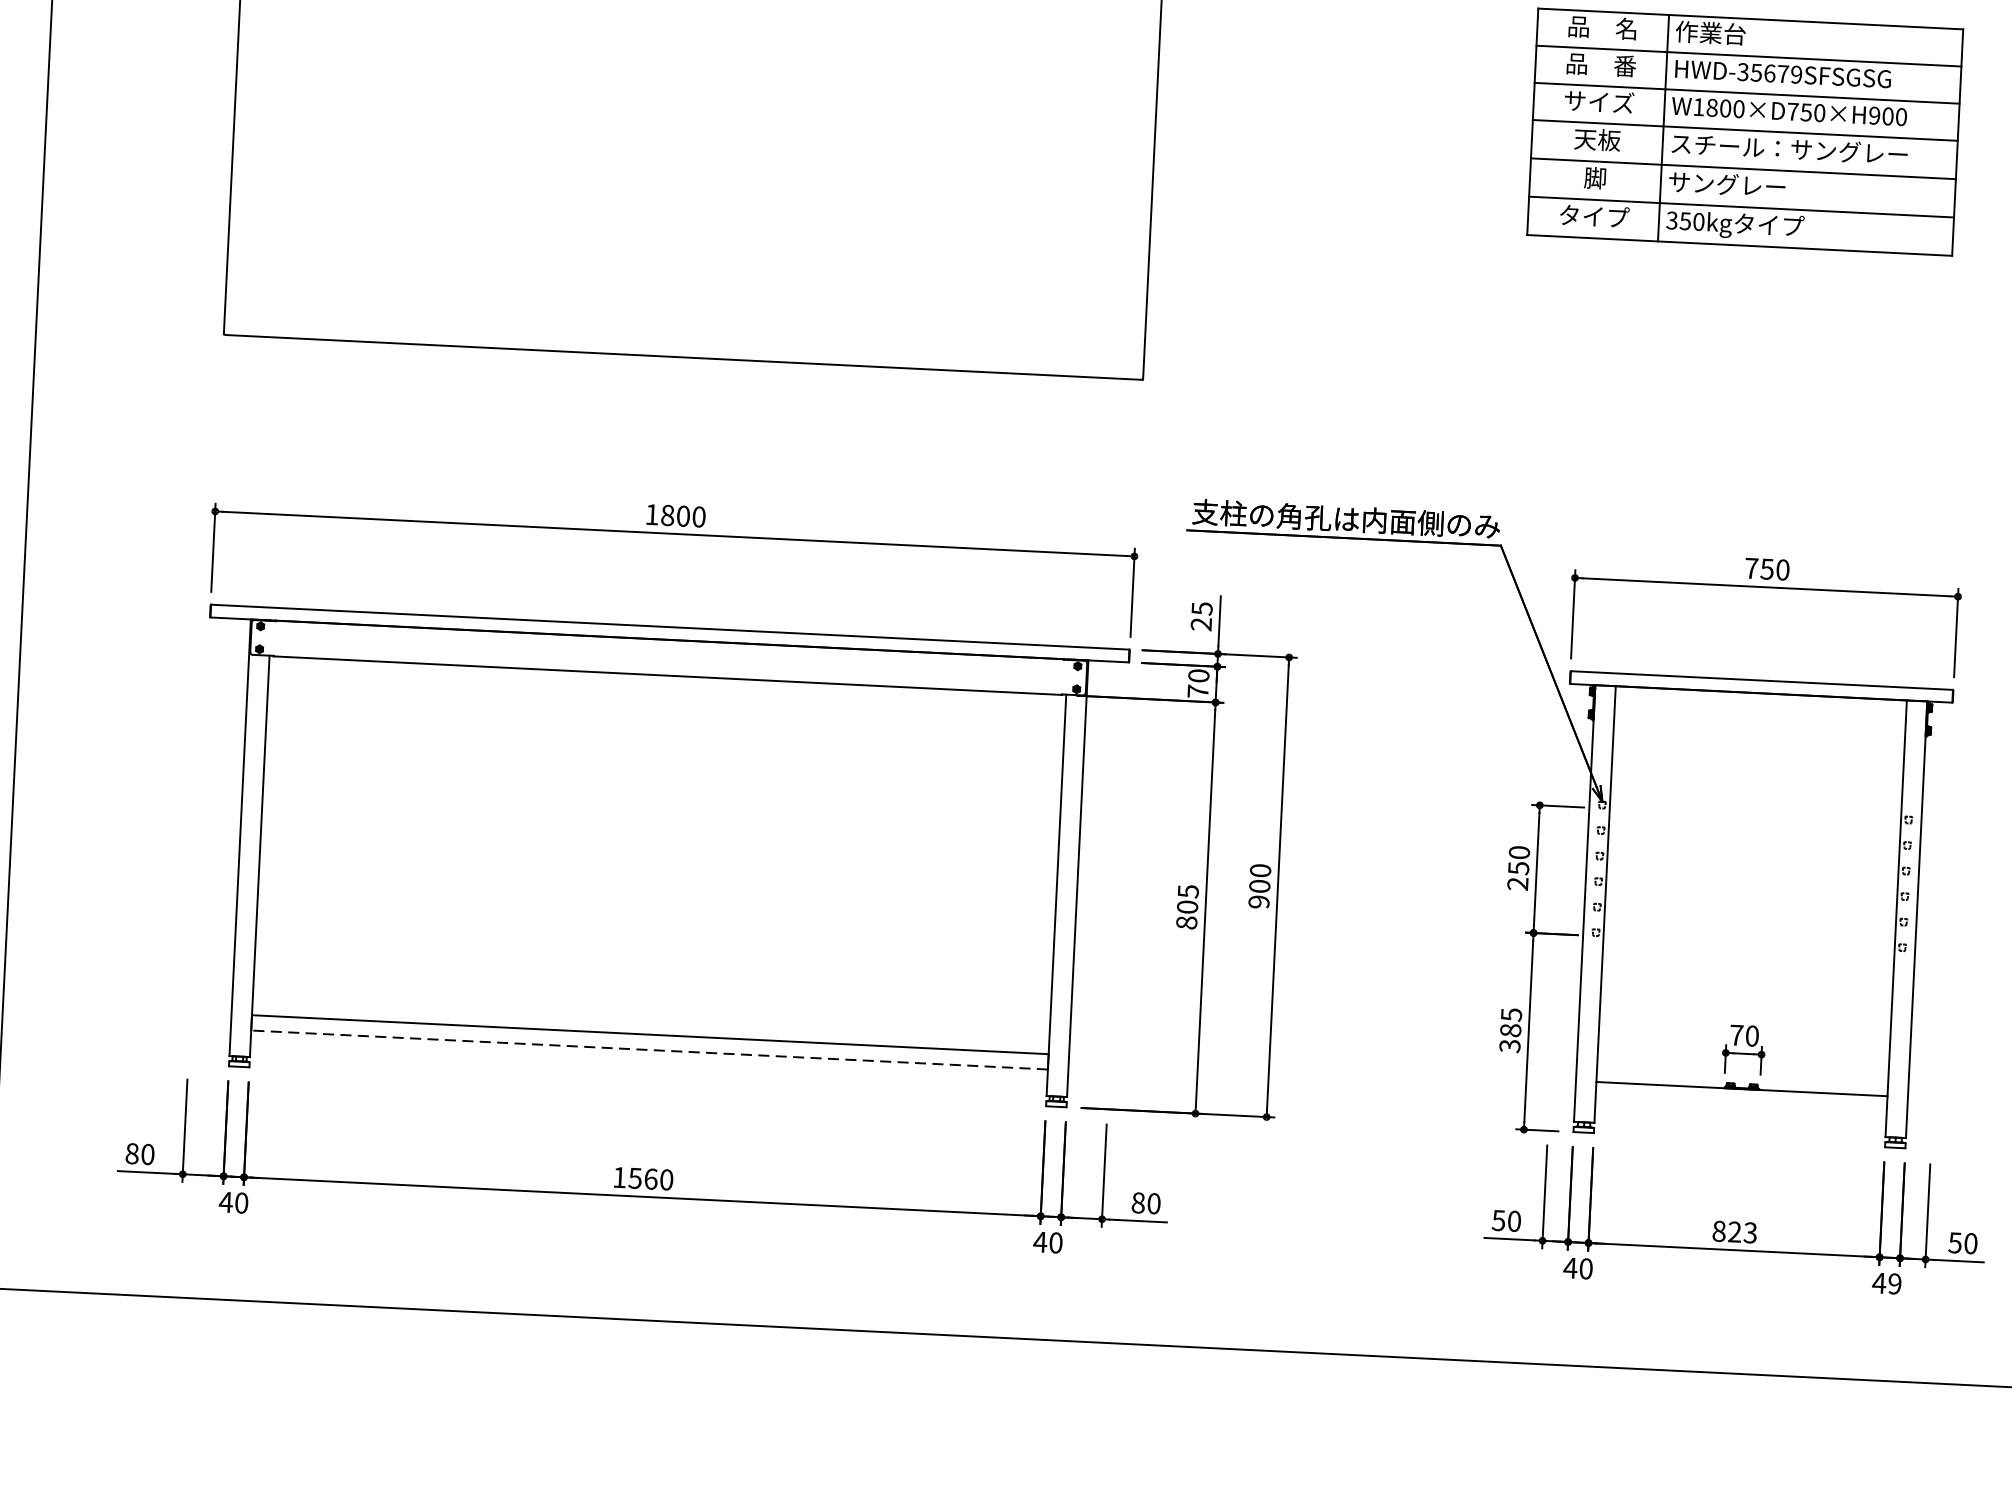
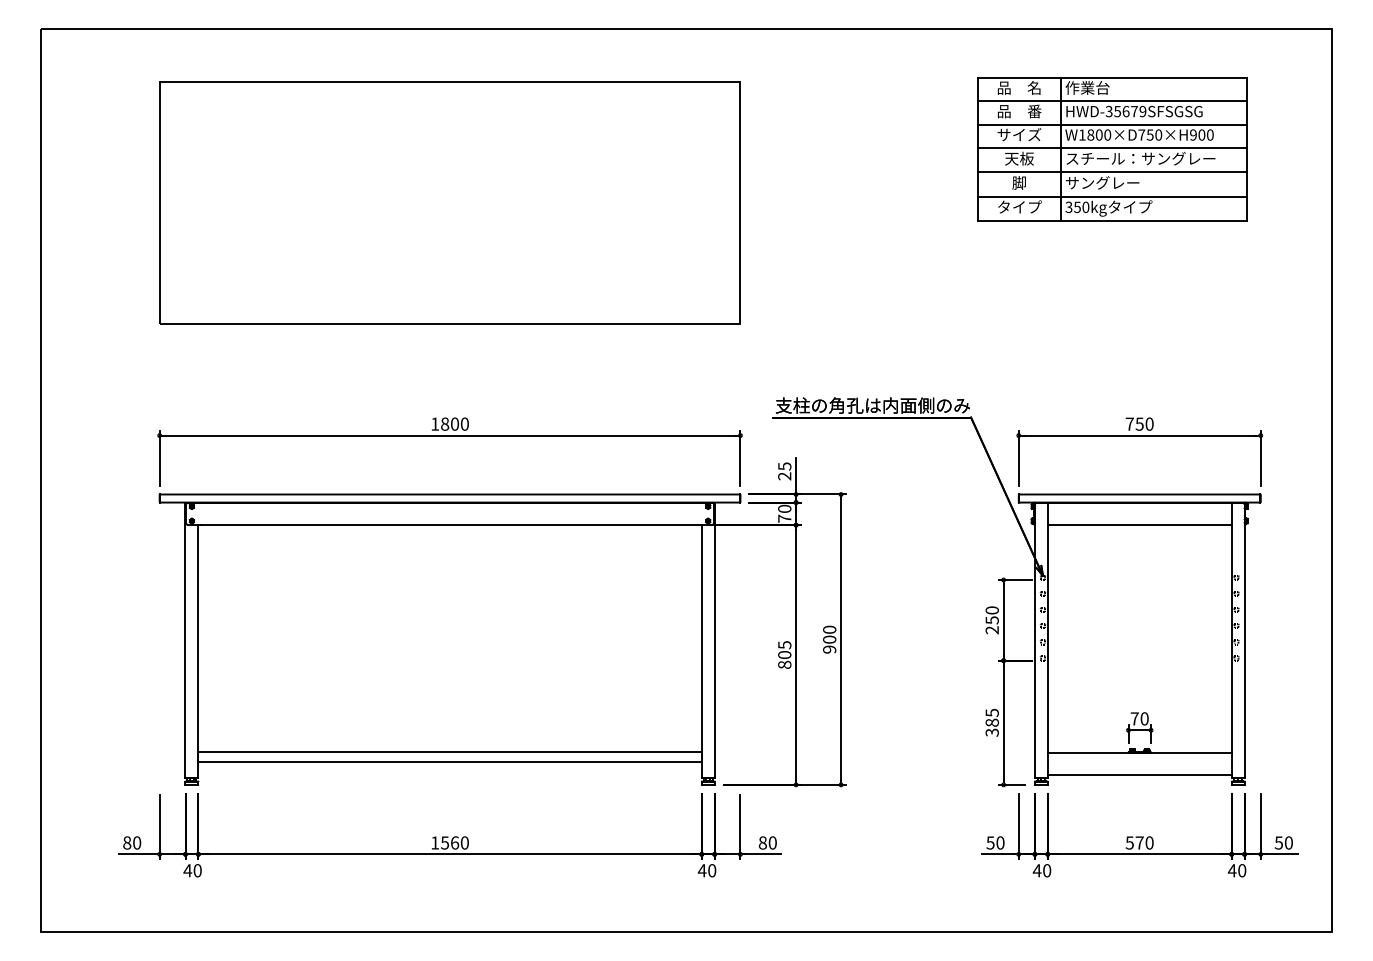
line: (1759, 729) -> (1139, 525), added
line: (650, 1049) -> (450, 761), dashed -> solid
line: (1739, 1125) -> (1139, 775), added
text: (1734, 1231) -> (1139, 842), 823 -> 570
text: (1895, 1283) -> (1242, 870), 49 -> 40

